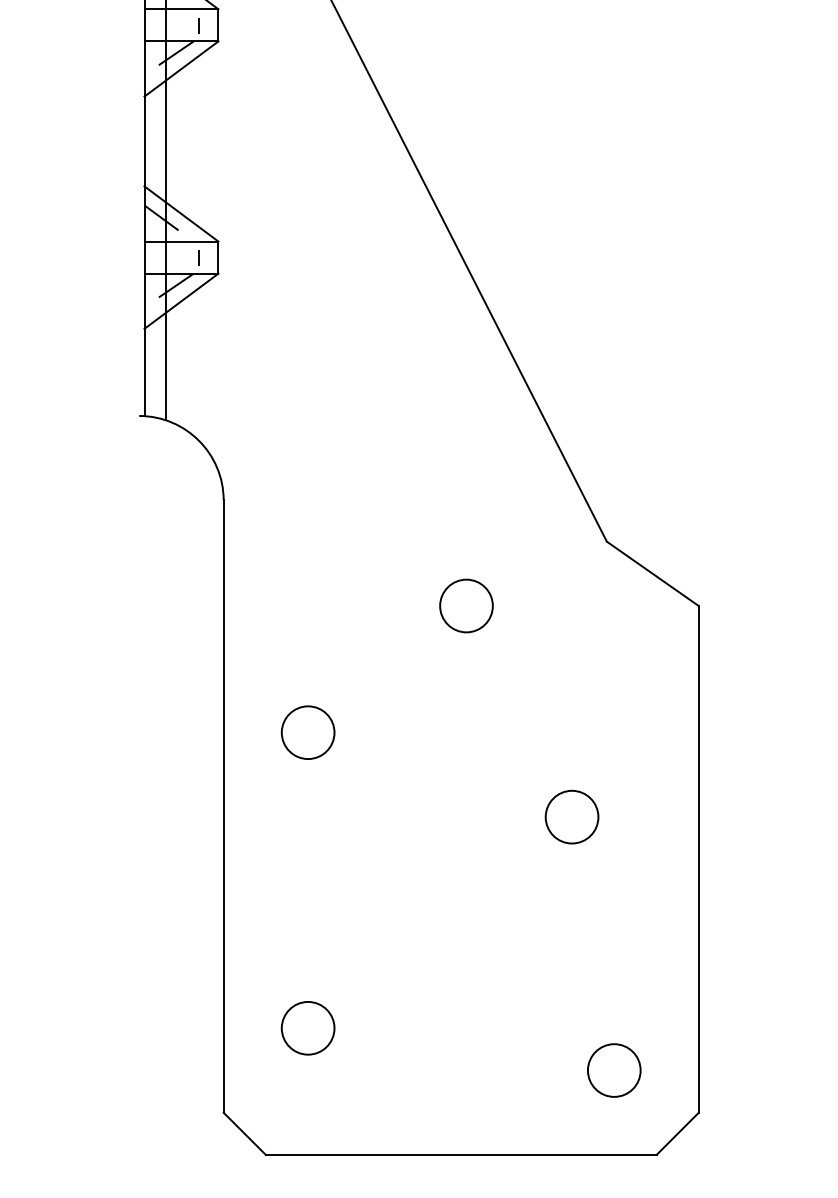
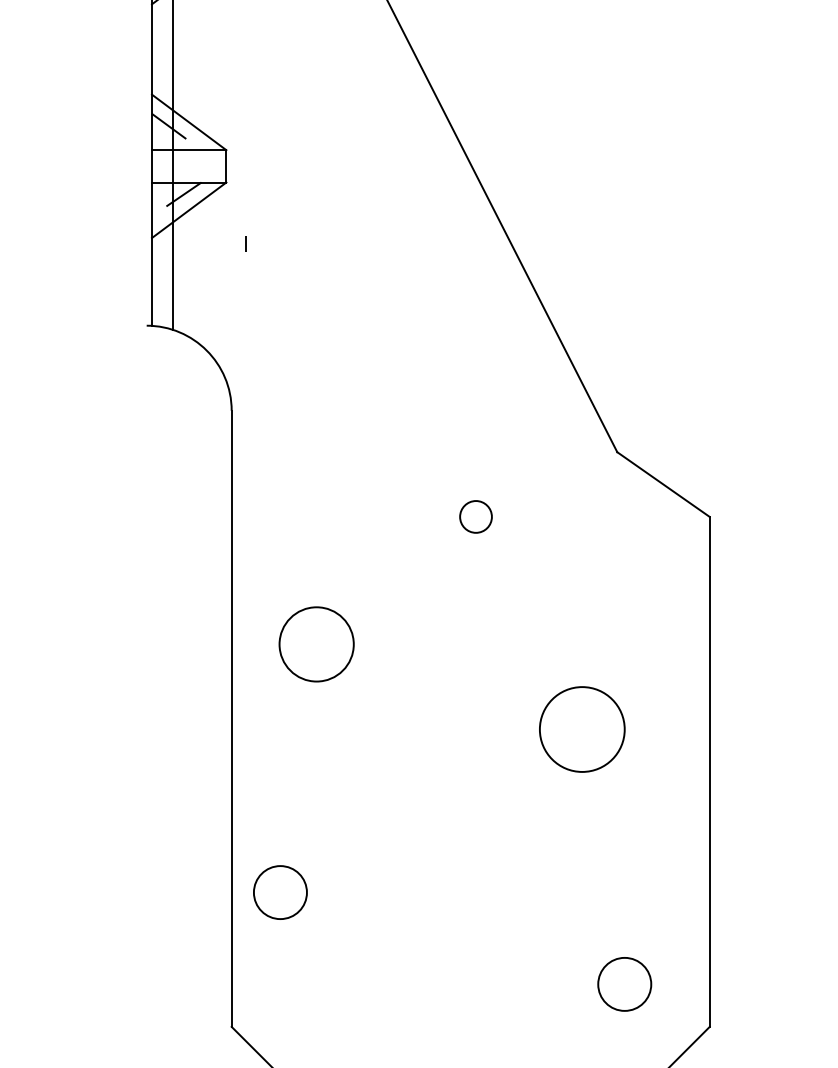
line: (198, 257) -> (244, 243), moved
circle: (466, 605) -> (476, 516), size x0.6
circle: (307, 732) -> (316, 644), size x1.4
circle: (571, 816) -> (581, 728), size x1.6
circle: (307, 1028) -> (279, 892), moved

